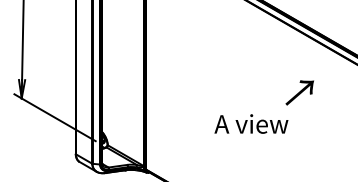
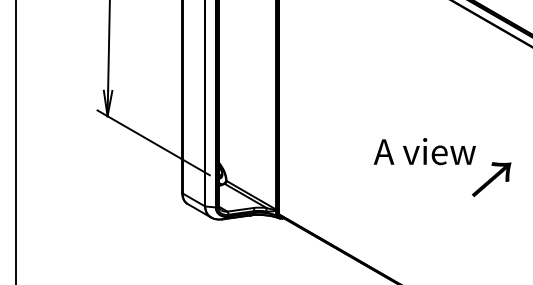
text: (299, 92) -> (491, 179), moved

